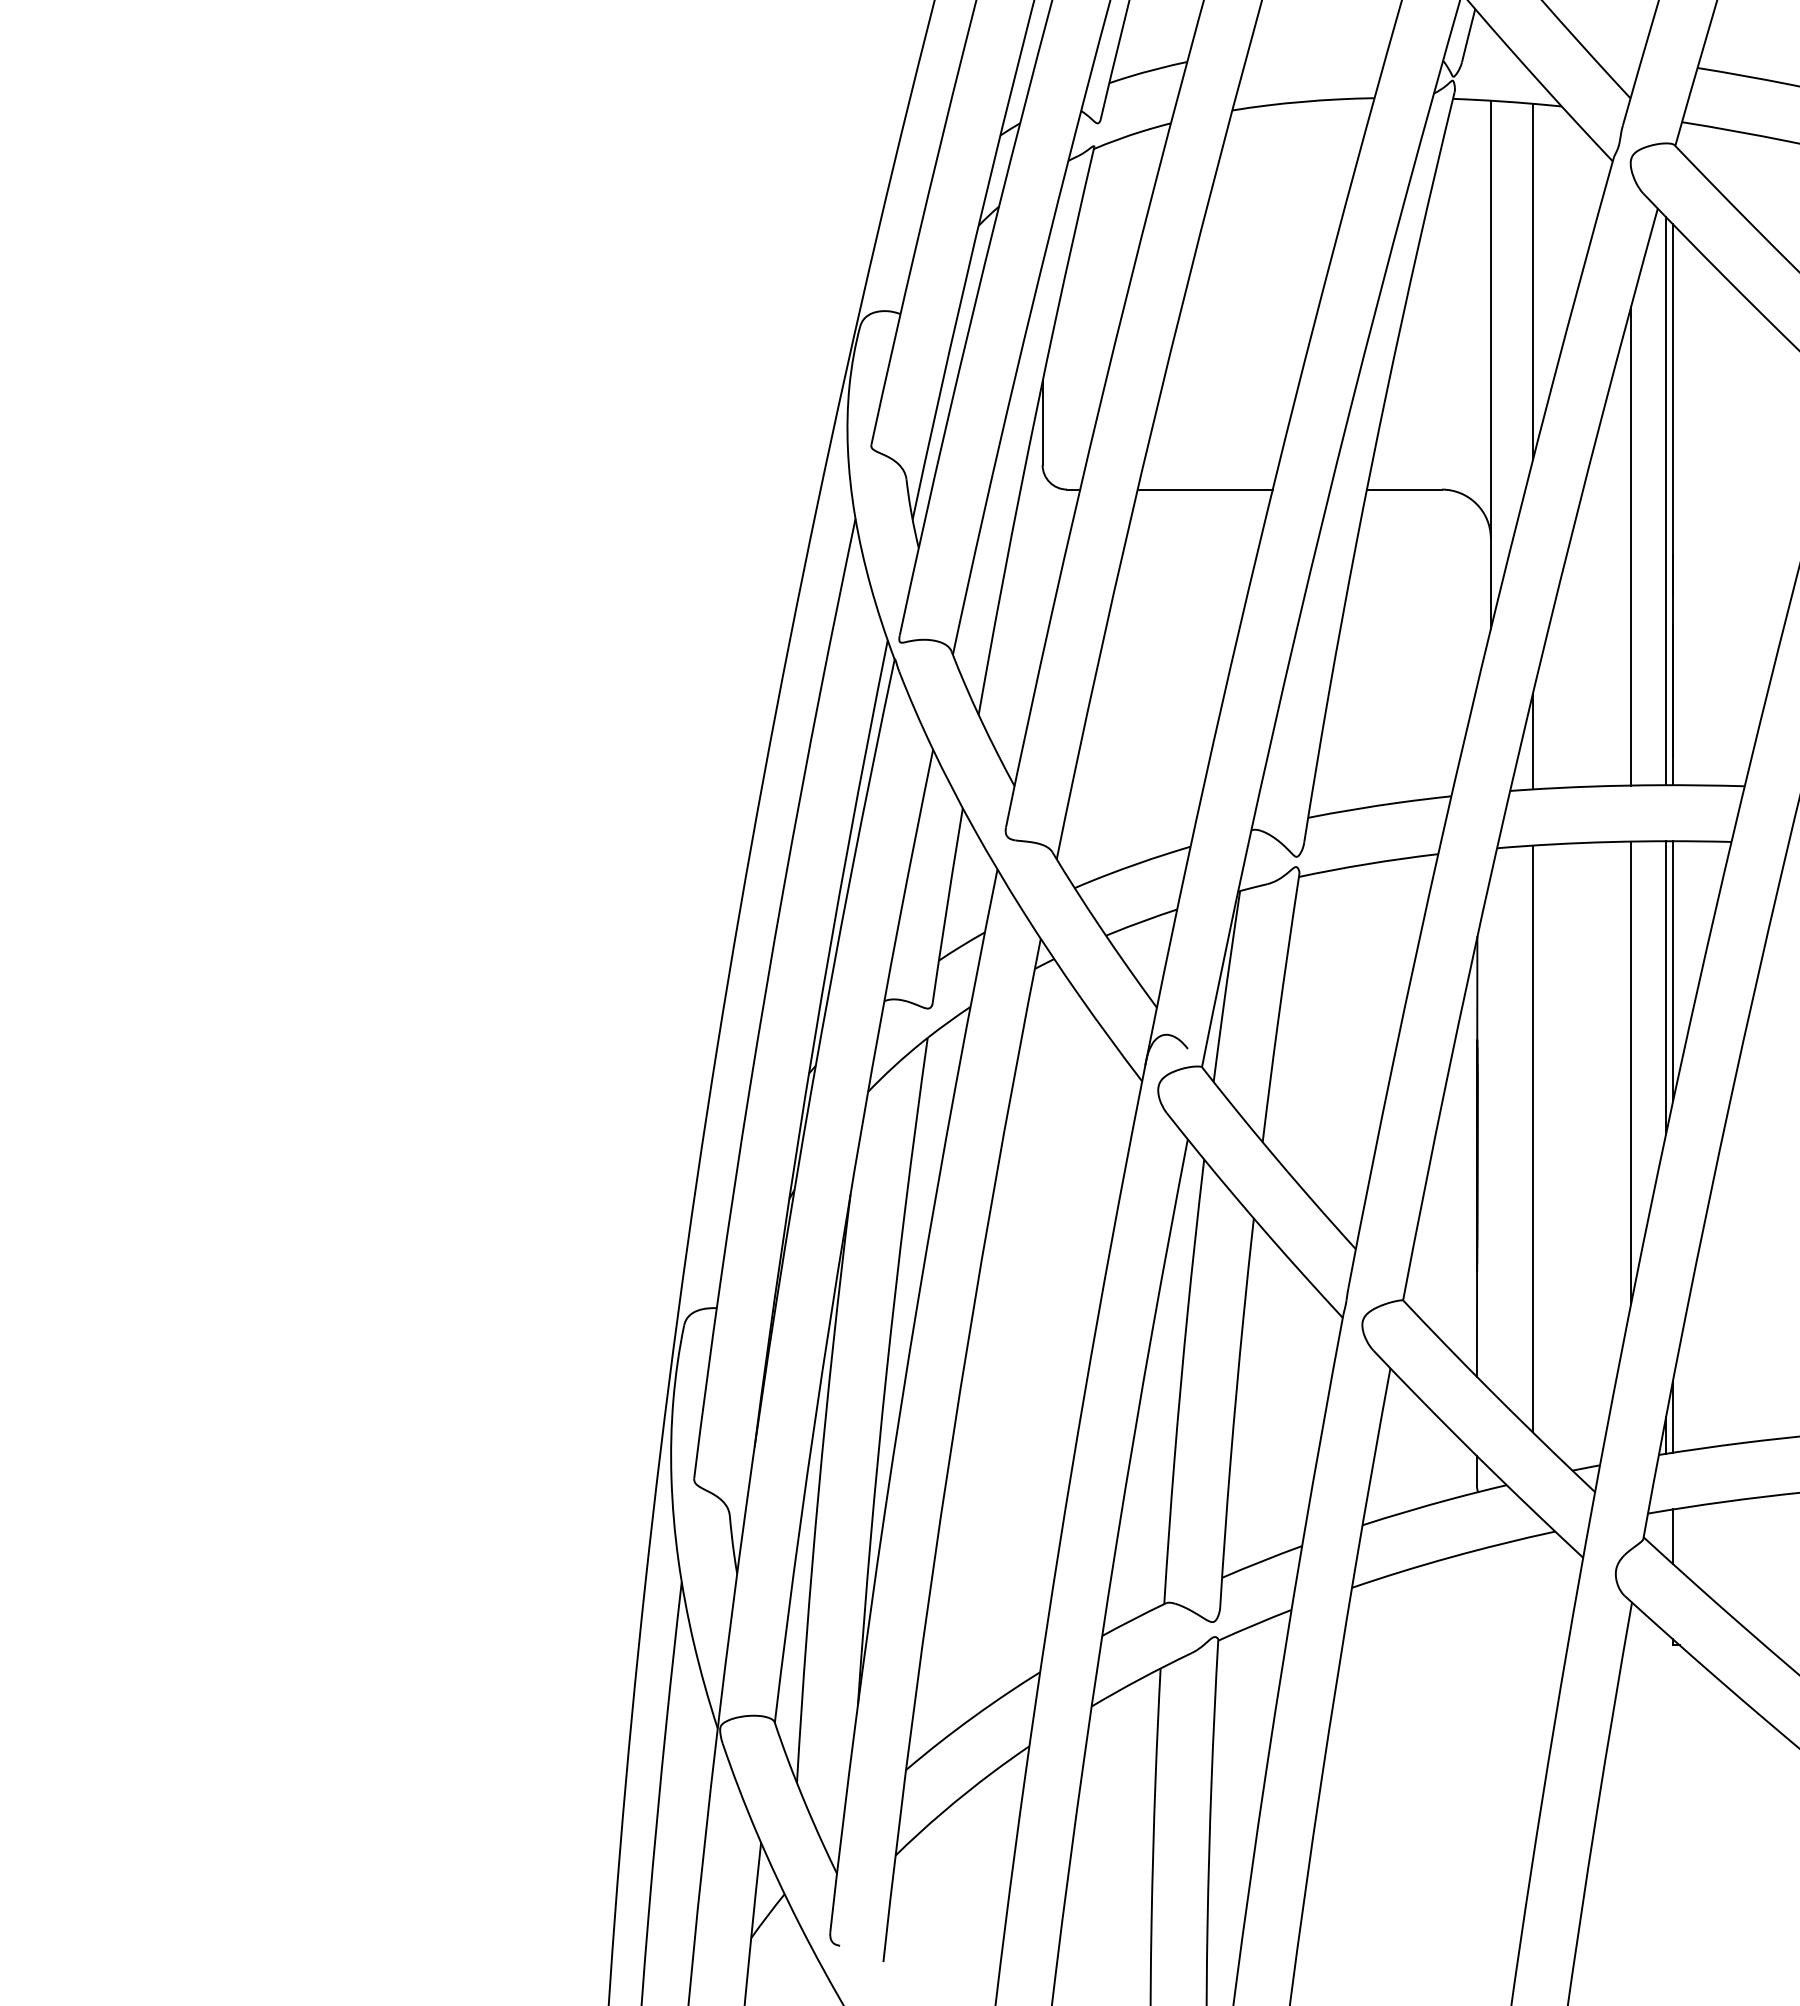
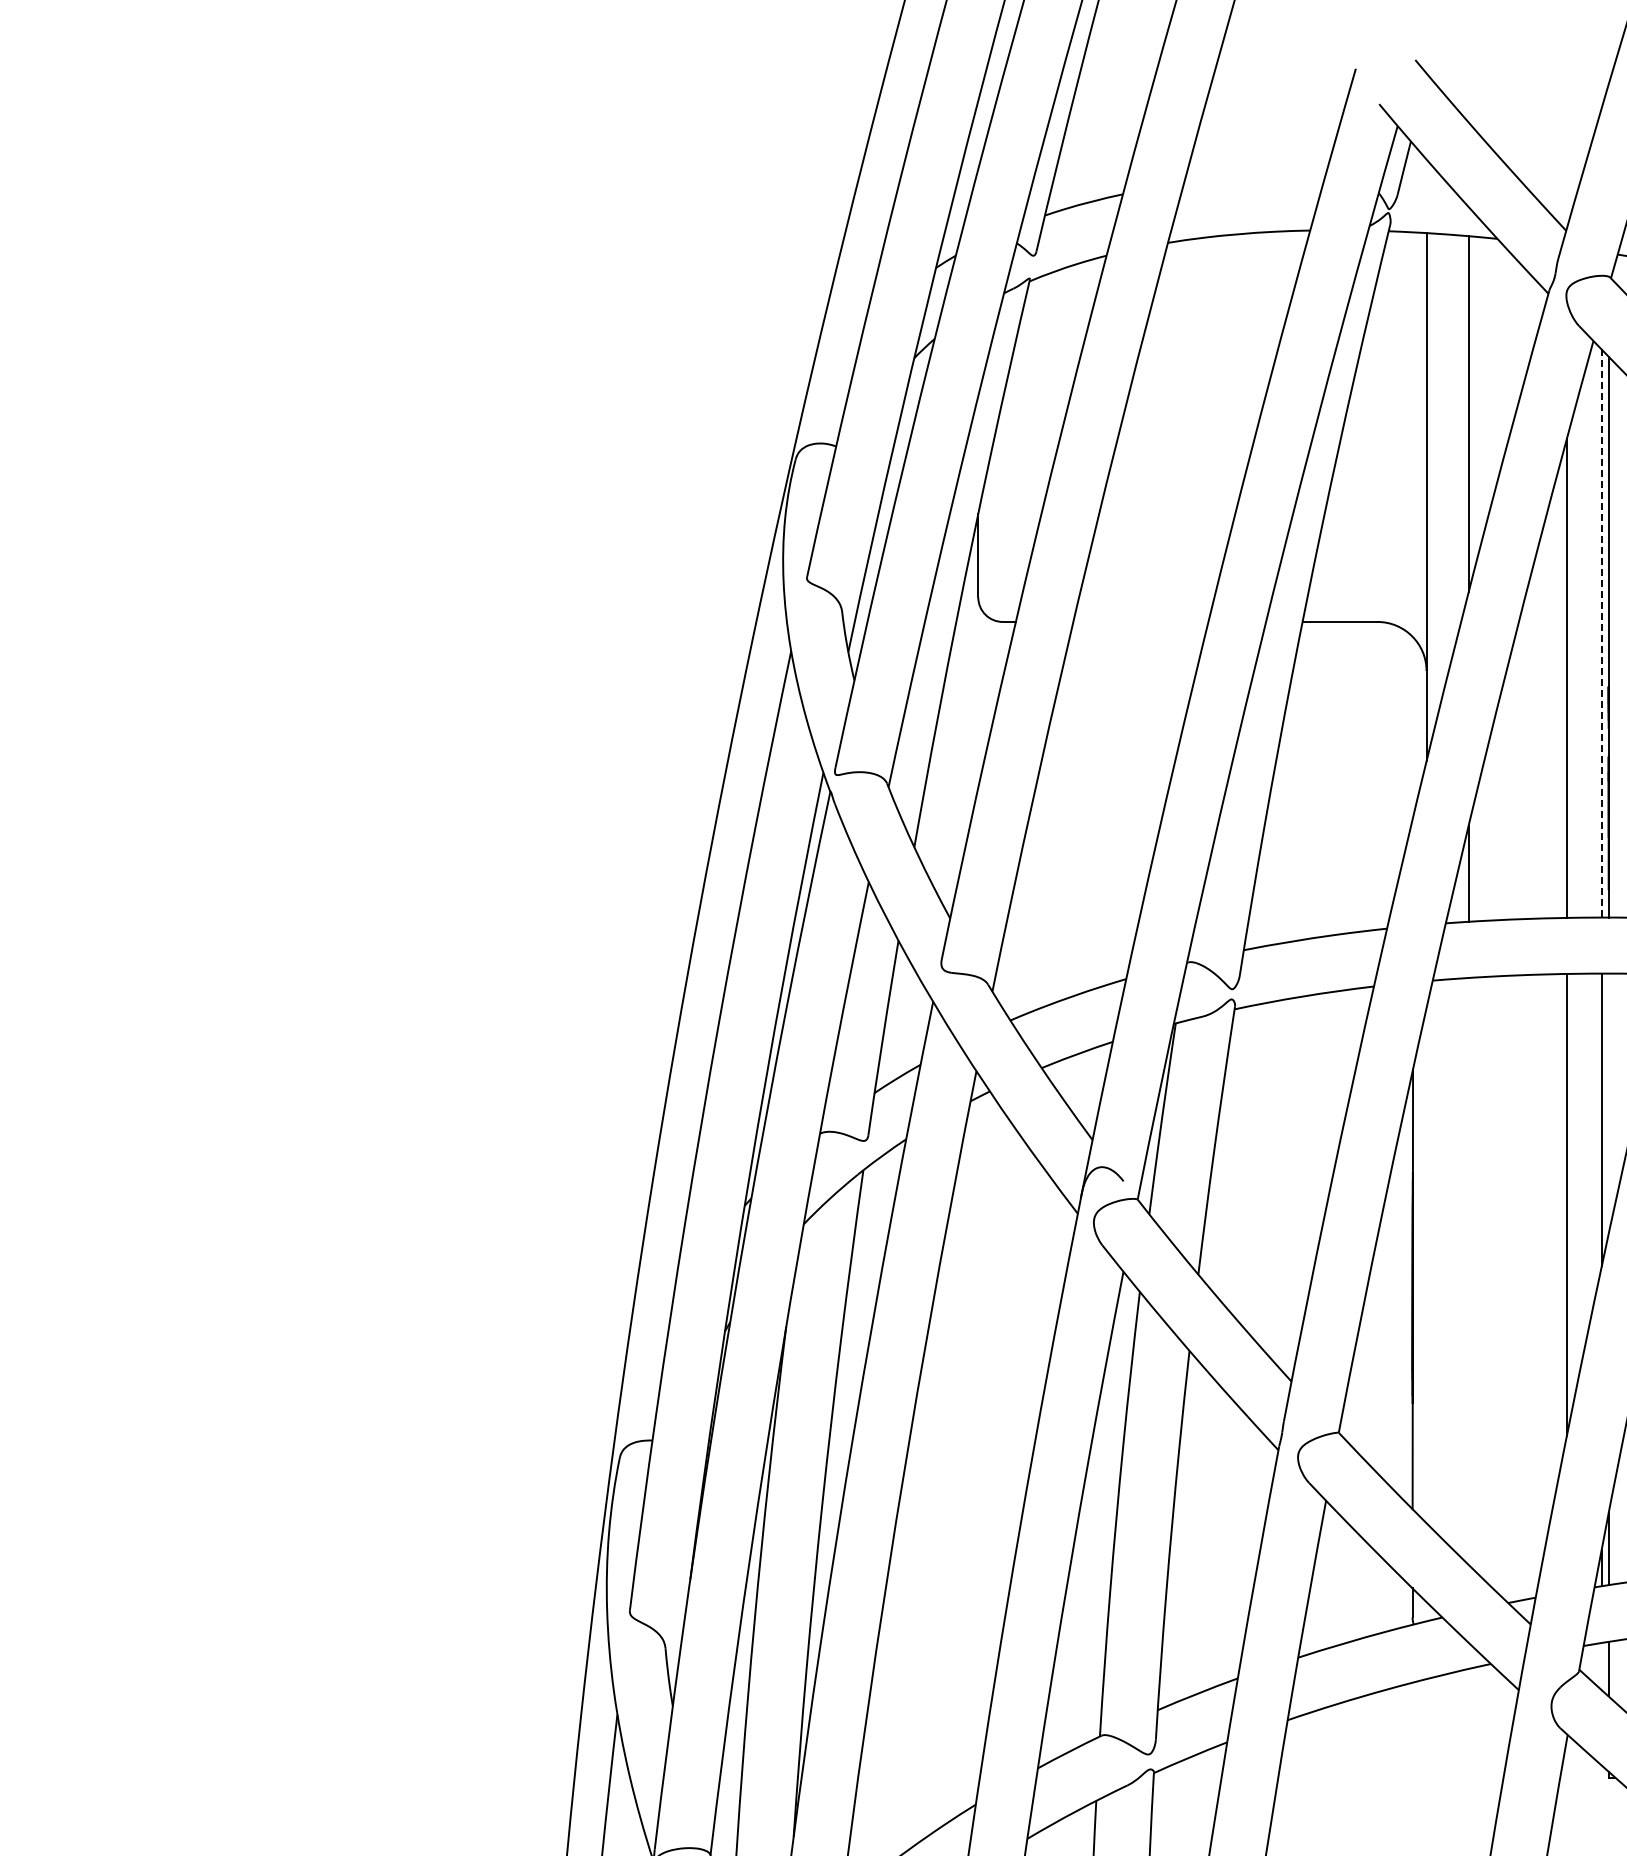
line: (1204, 489) -> (1140, 621), removed
line: (1666, 501) -> (1602, 633), solid -> dashed
line: (1673, 971) -> (1609, 1103), removed
line: (1532, 1138) -> (1468, 1270), removed

